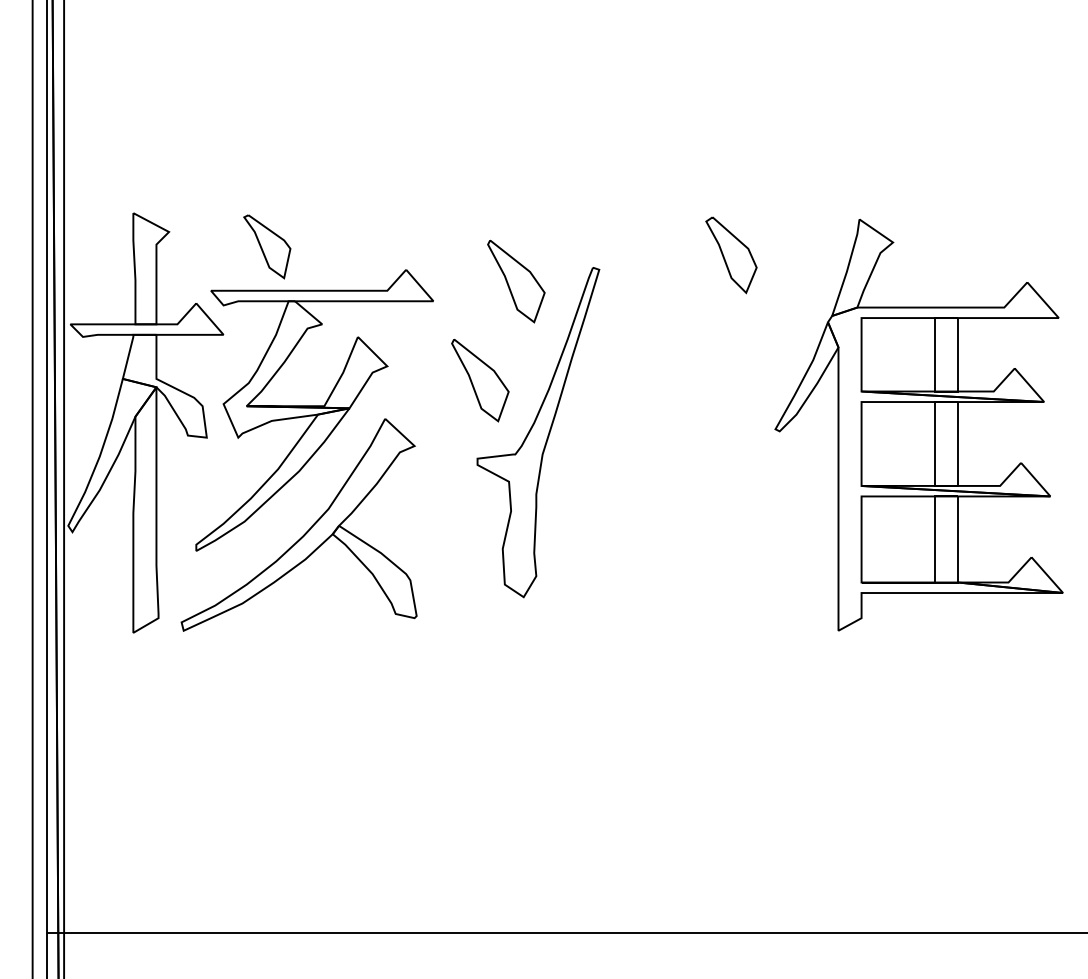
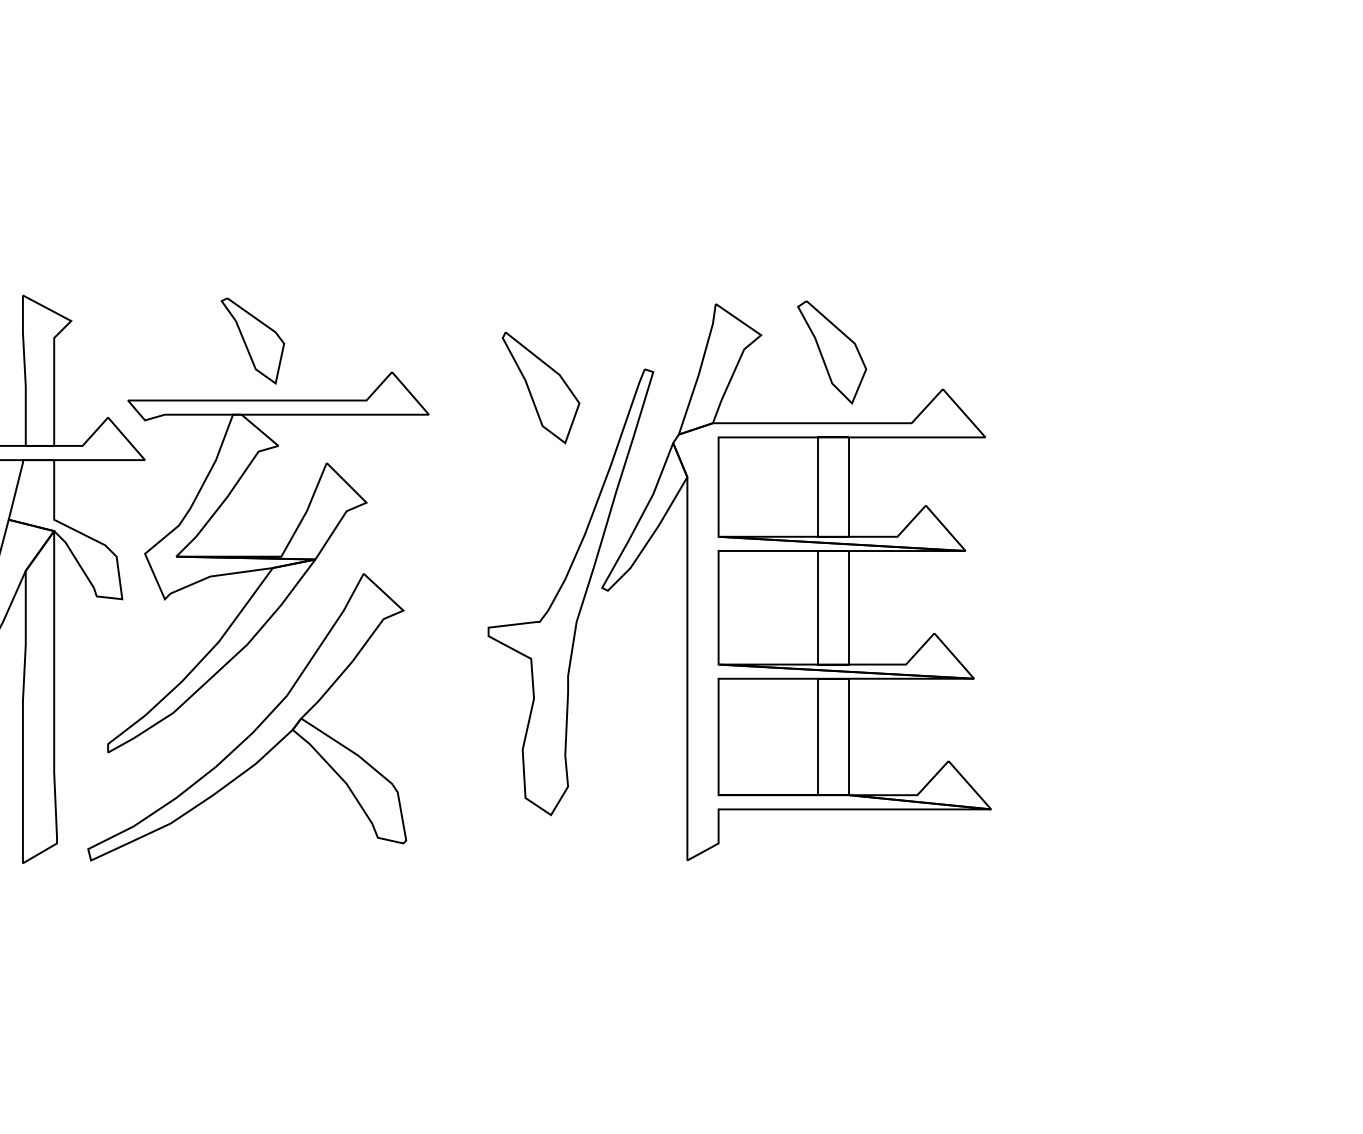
part: (267, 246) -> (253, 340), moved
part: (480, 380) -> (492, 521), removed
part: (918, 425) -> (795, 582), moved

